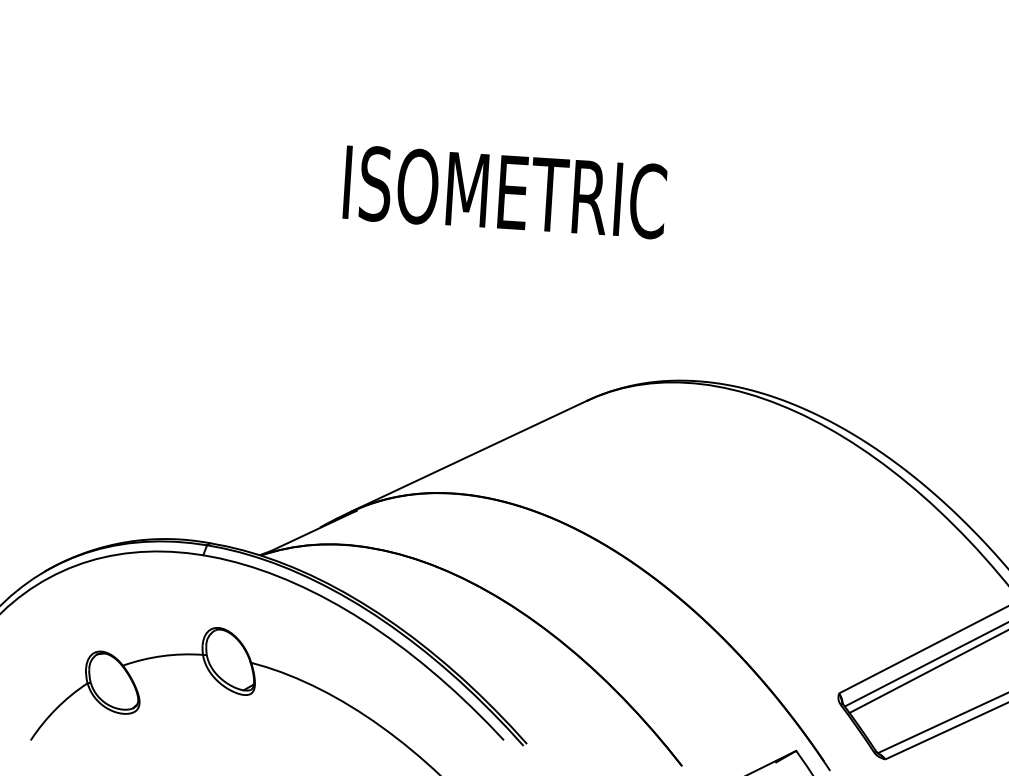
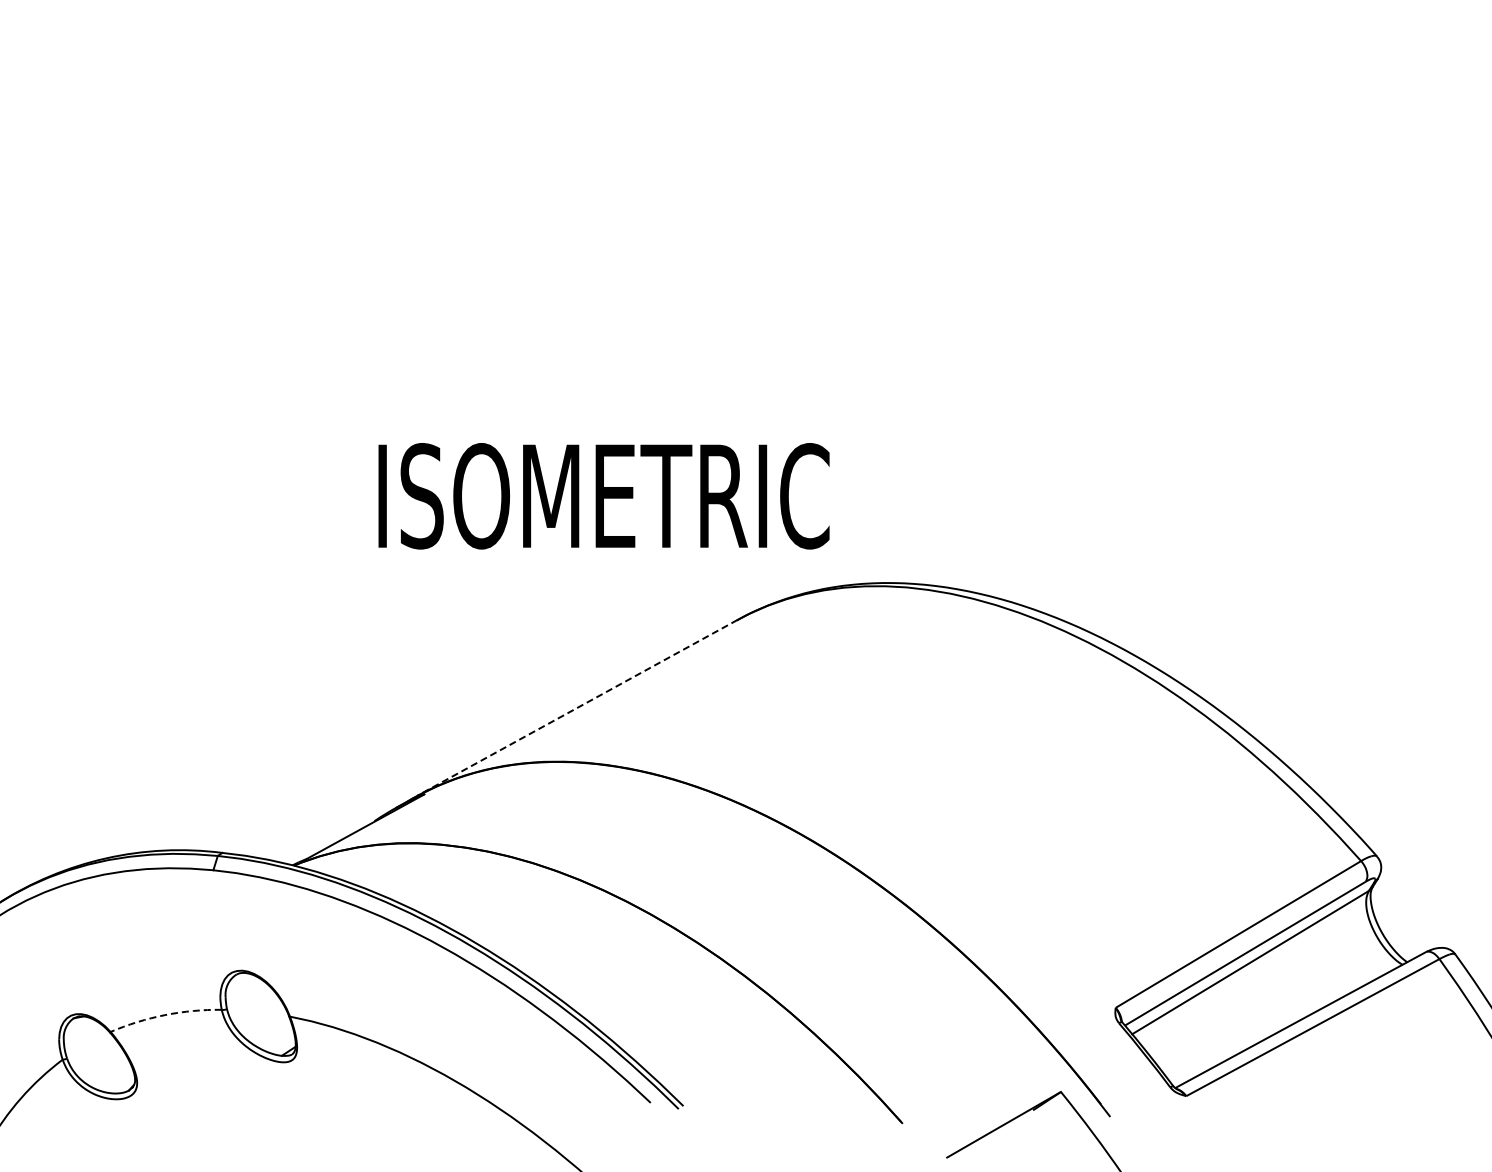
text: (504, 192) -> (603, 496), moved
line: (469, 455) -> (577, 707), solid -> dashed
arc: (162, 656) -> (165, 1015), solid -> dashed

